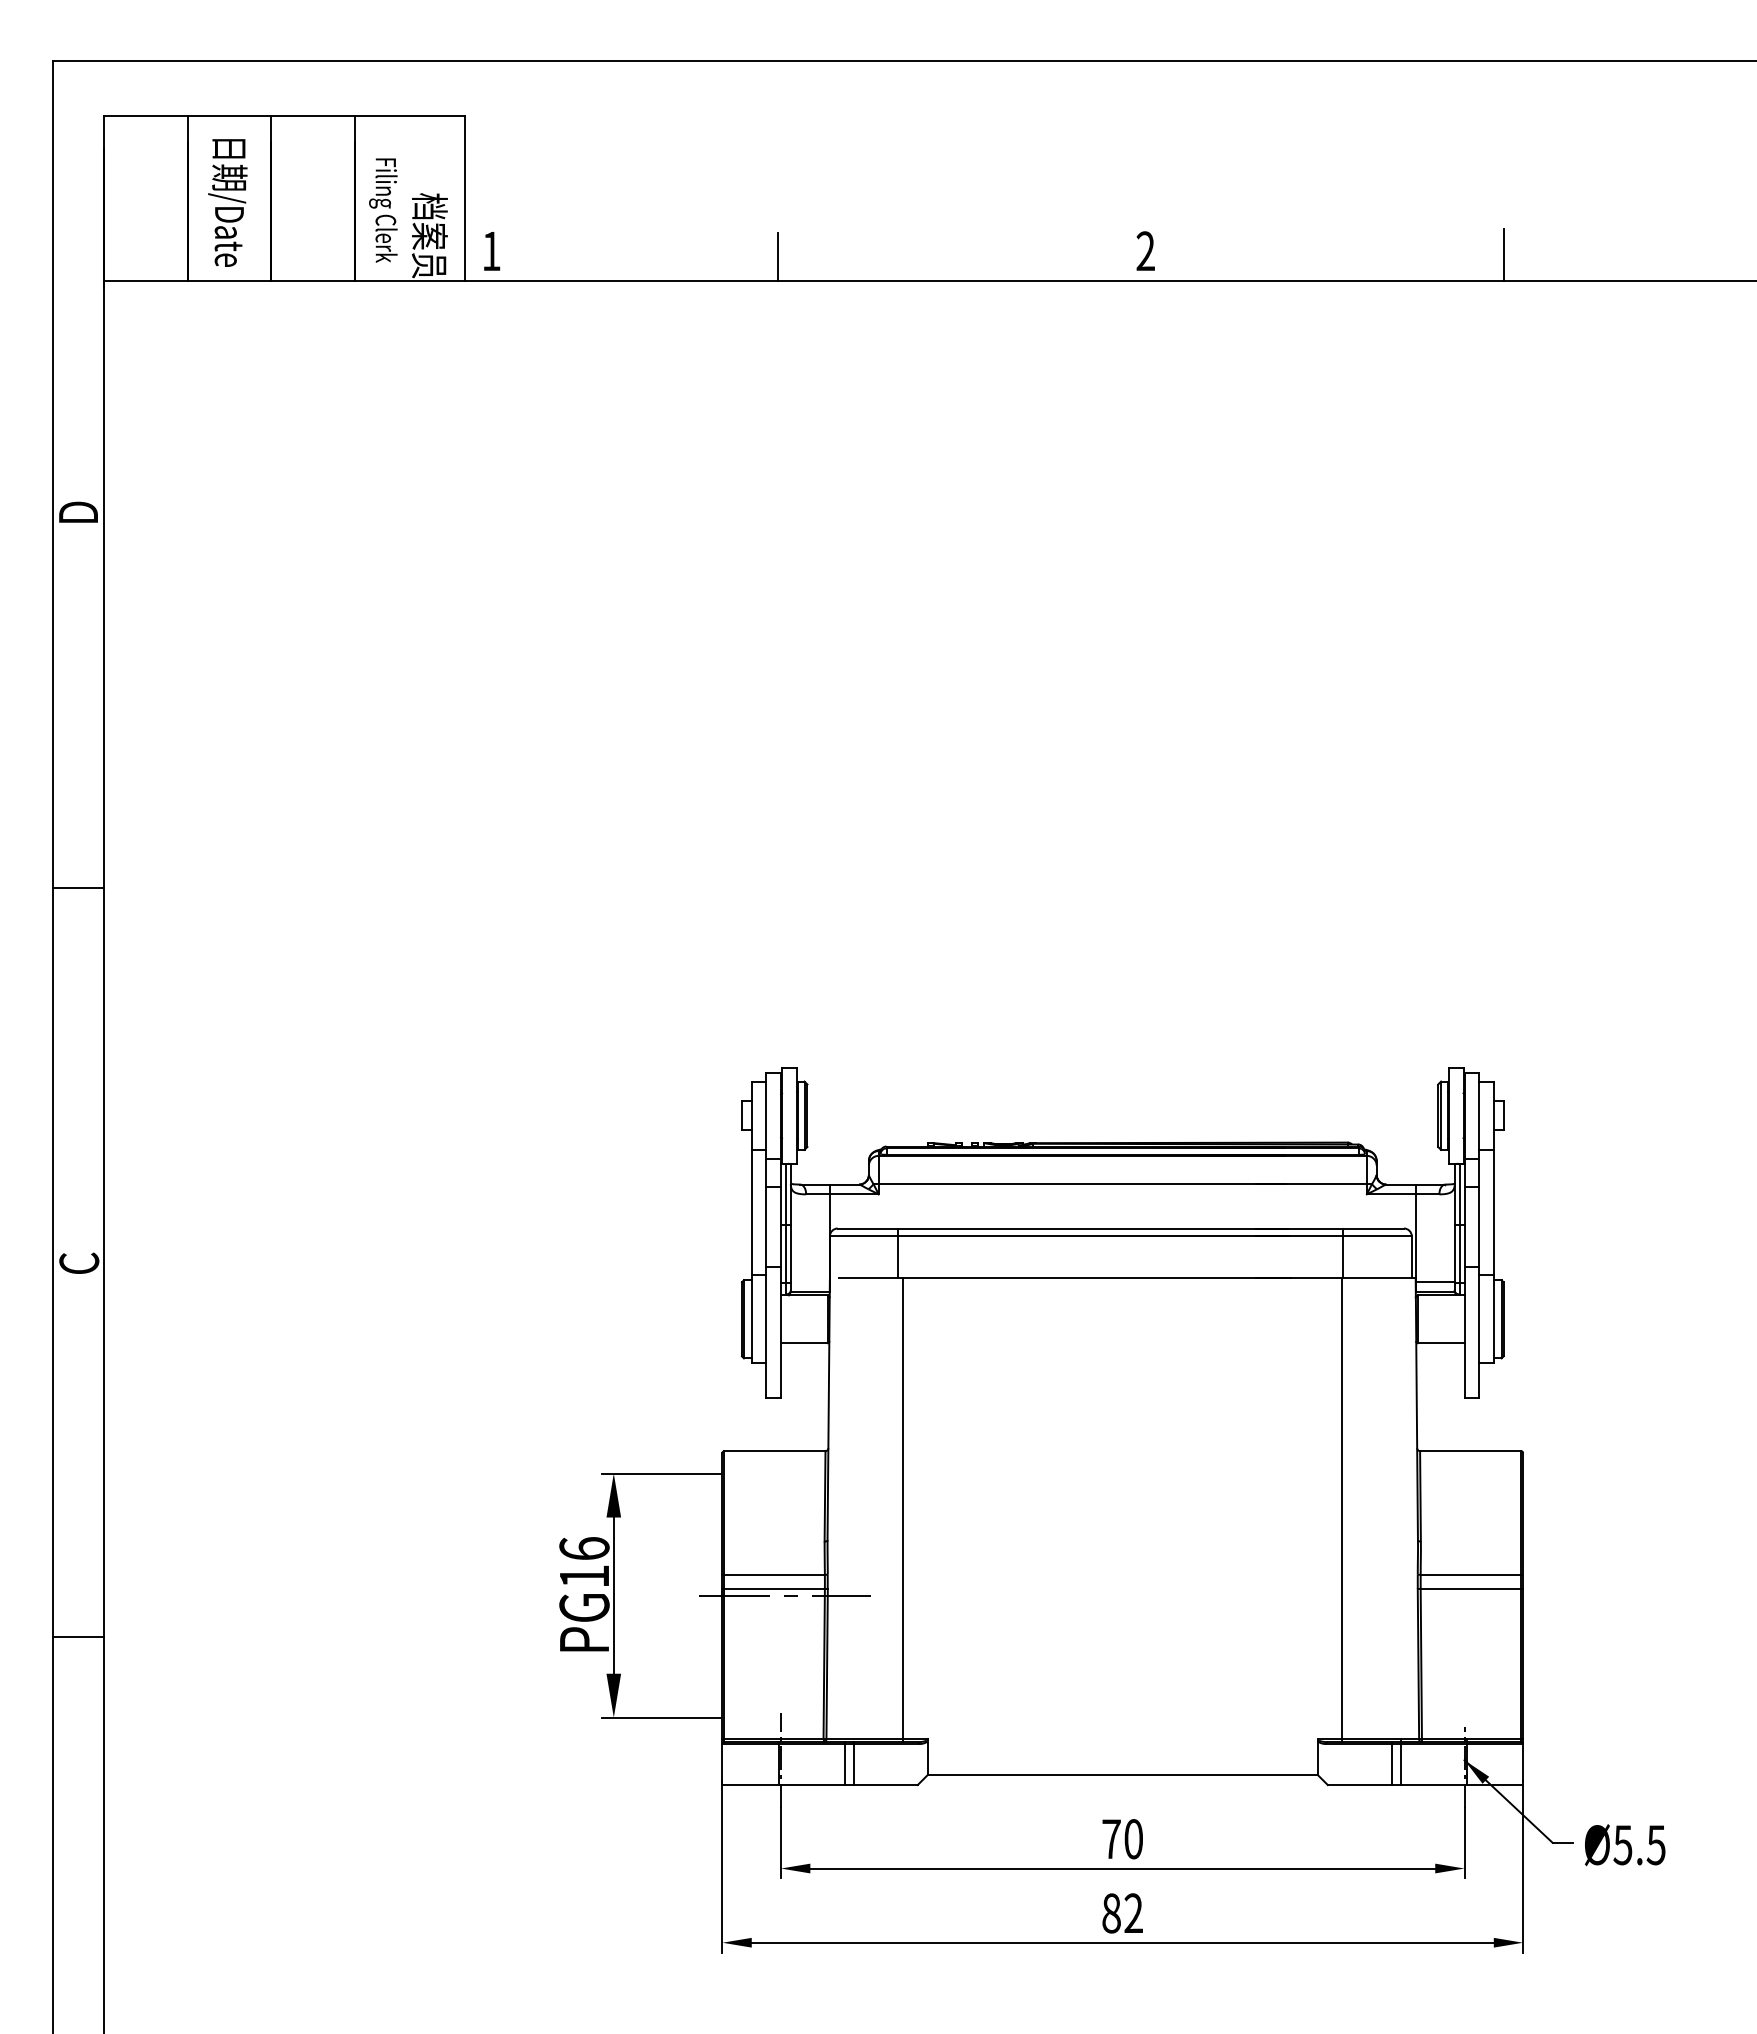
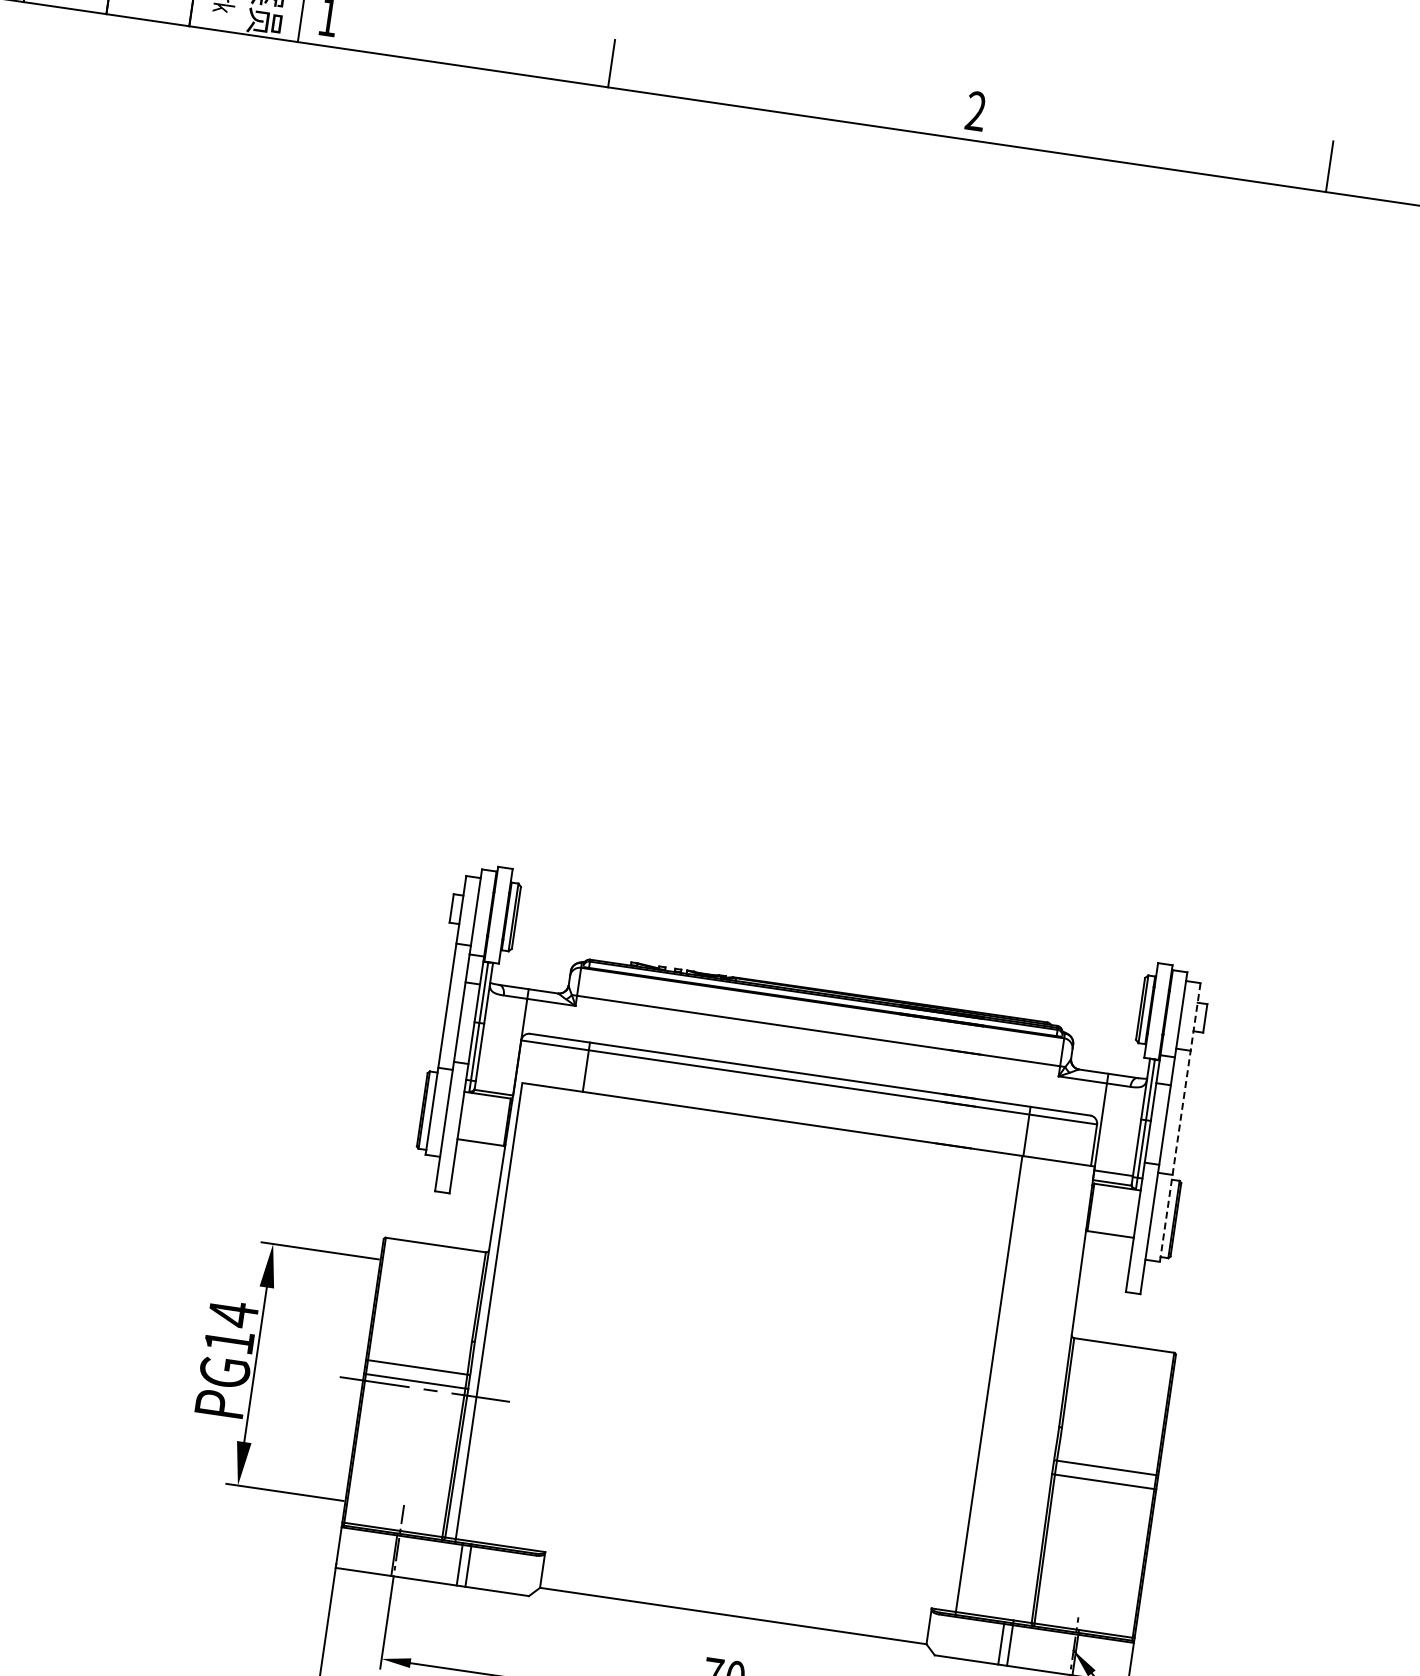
line: (1493, 1222) -> (1179, 1122), solid -> dashed
line: (903, 1510) -> (489, 1312), moved
text: (584, 1548) -> (233, 1313), PG16 -> PG14

